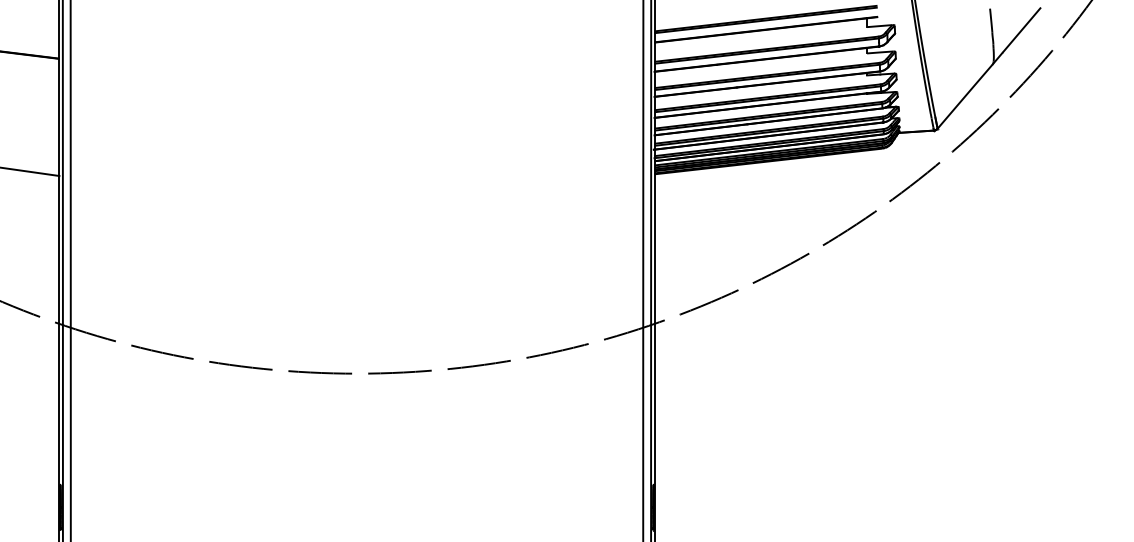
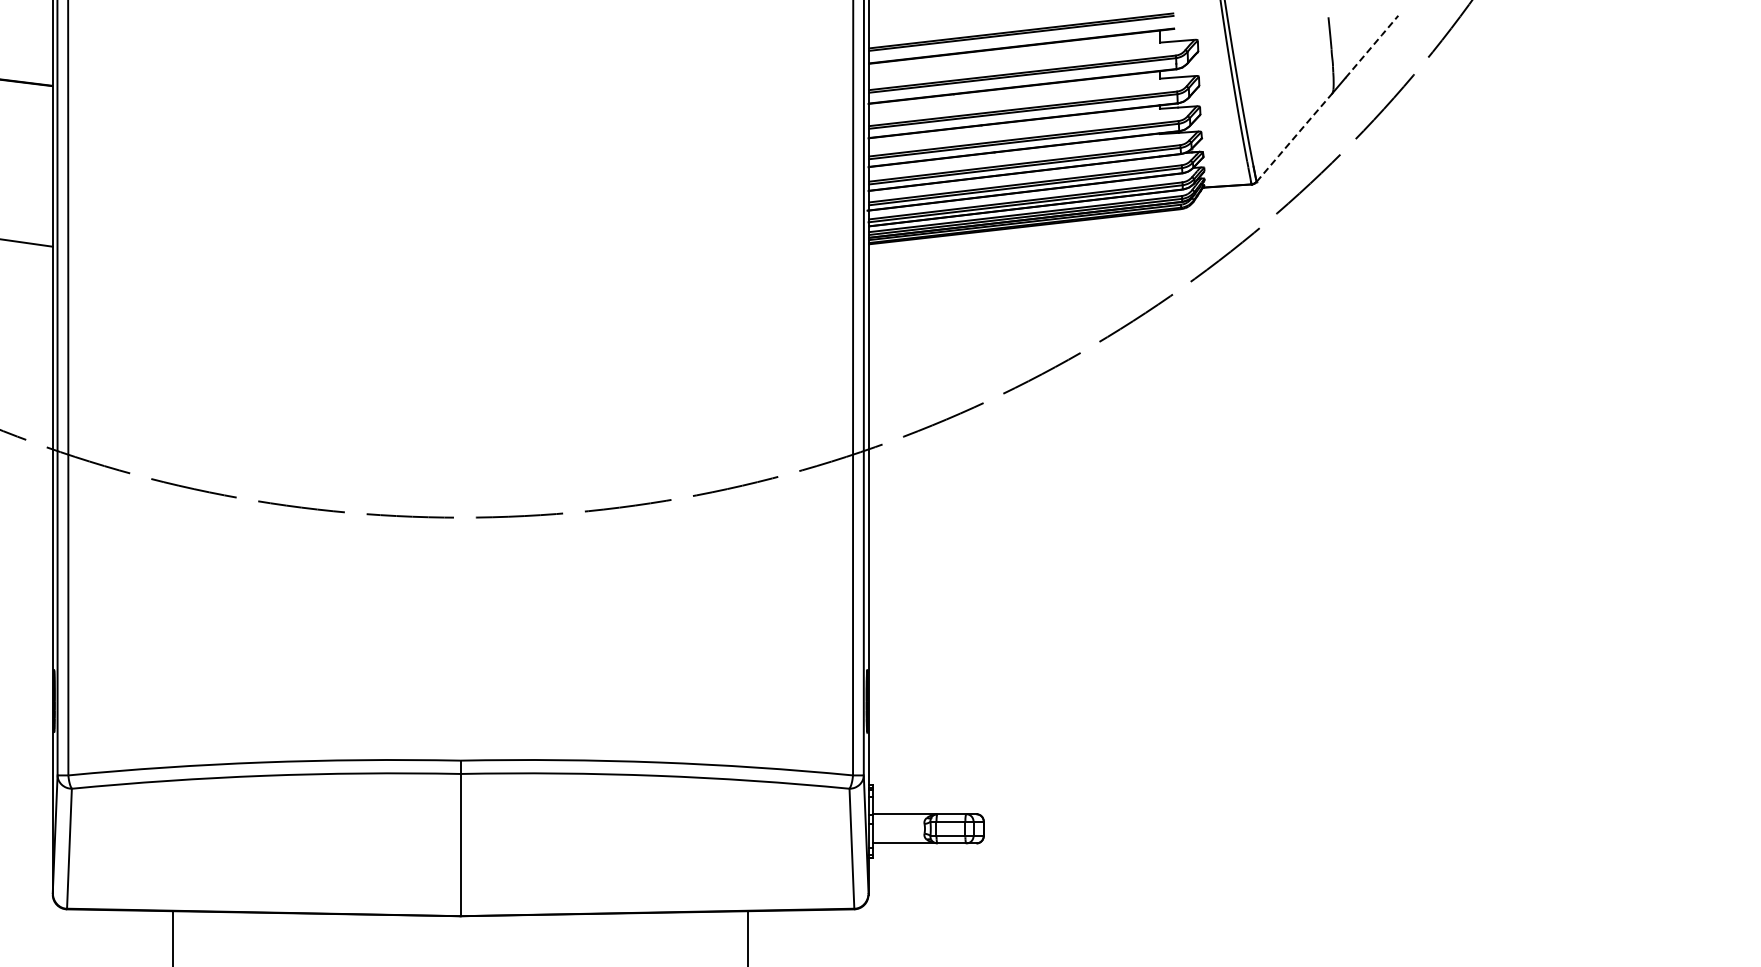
line: (1021, 29) -> (1371, 46), solid -> dashed
line: (965, 96) -> (1294, 137), solid -> dashed

